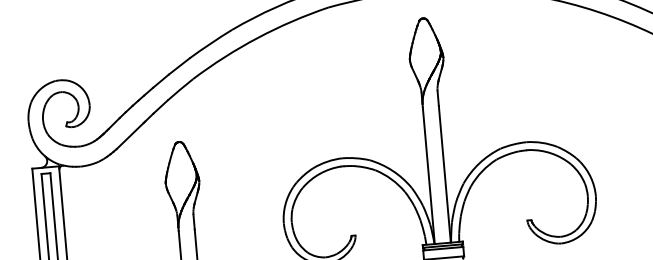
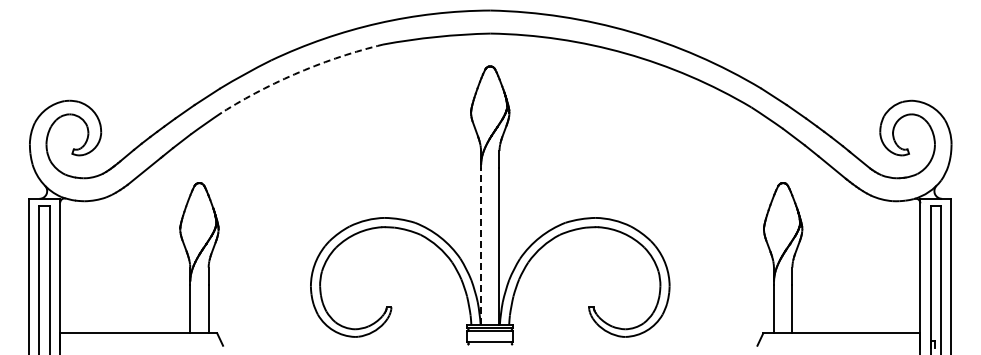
arc: (257, 38) -> (299, 72), solid -> dashed
line: (429, 175) -> (481, 246), solid -> dashed

